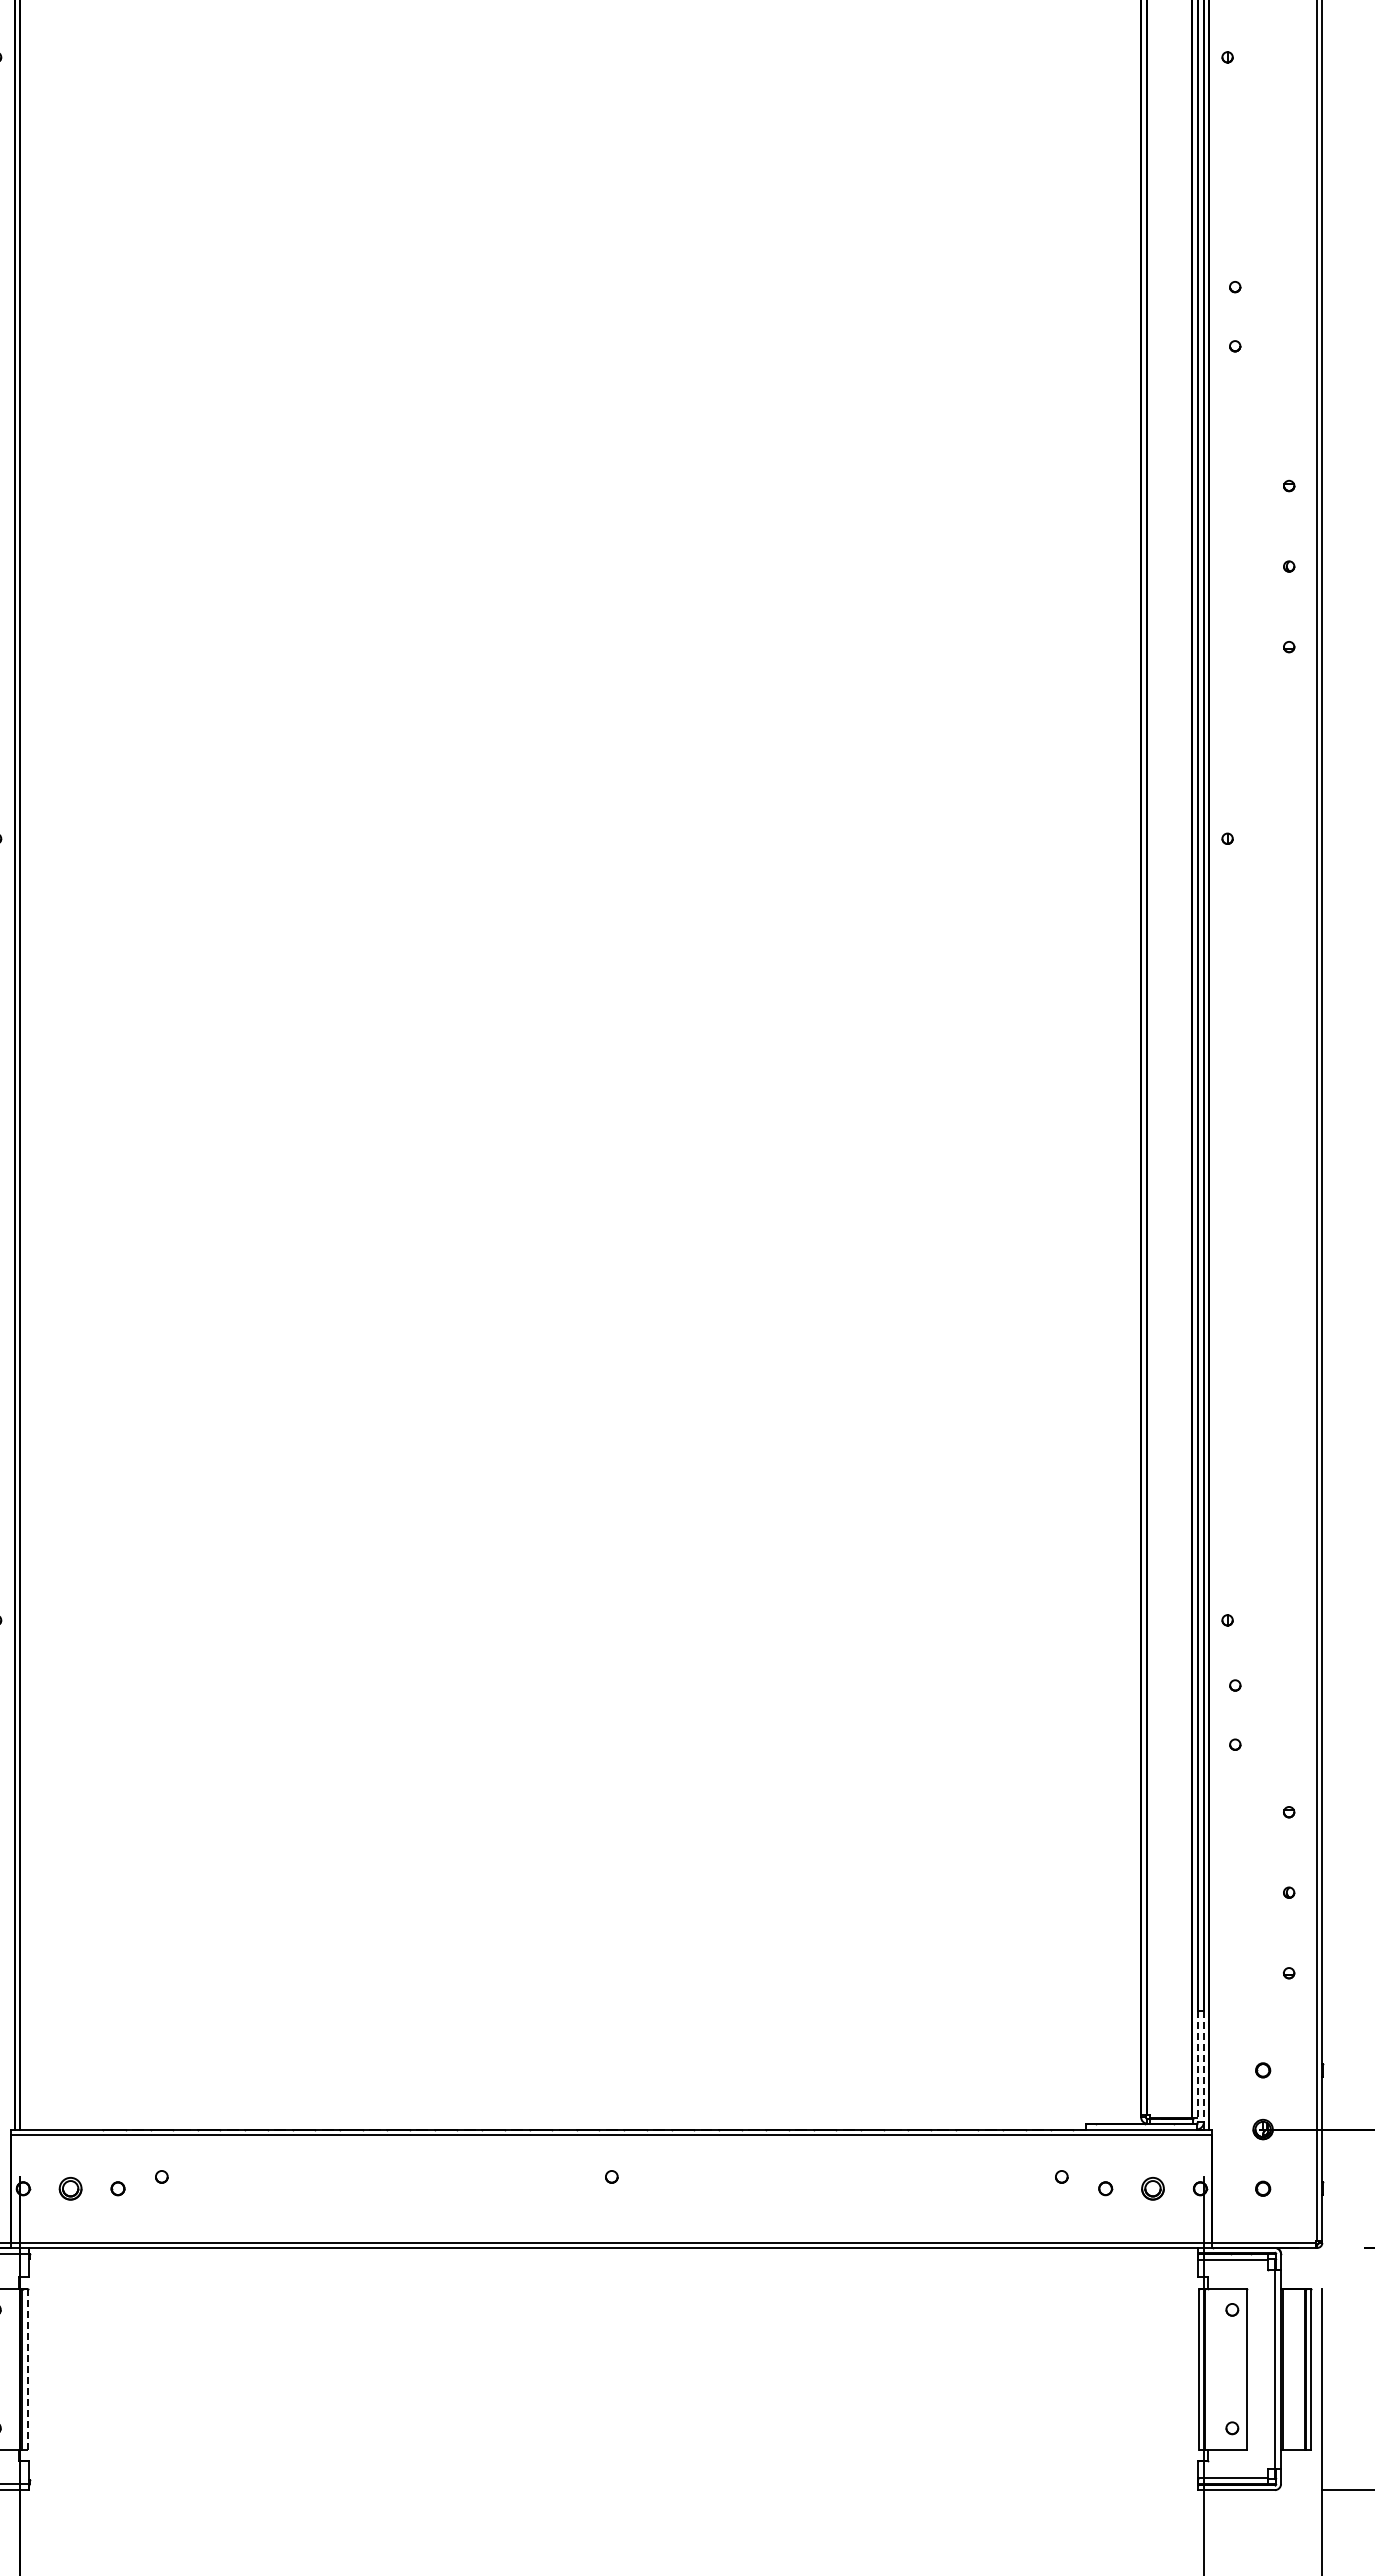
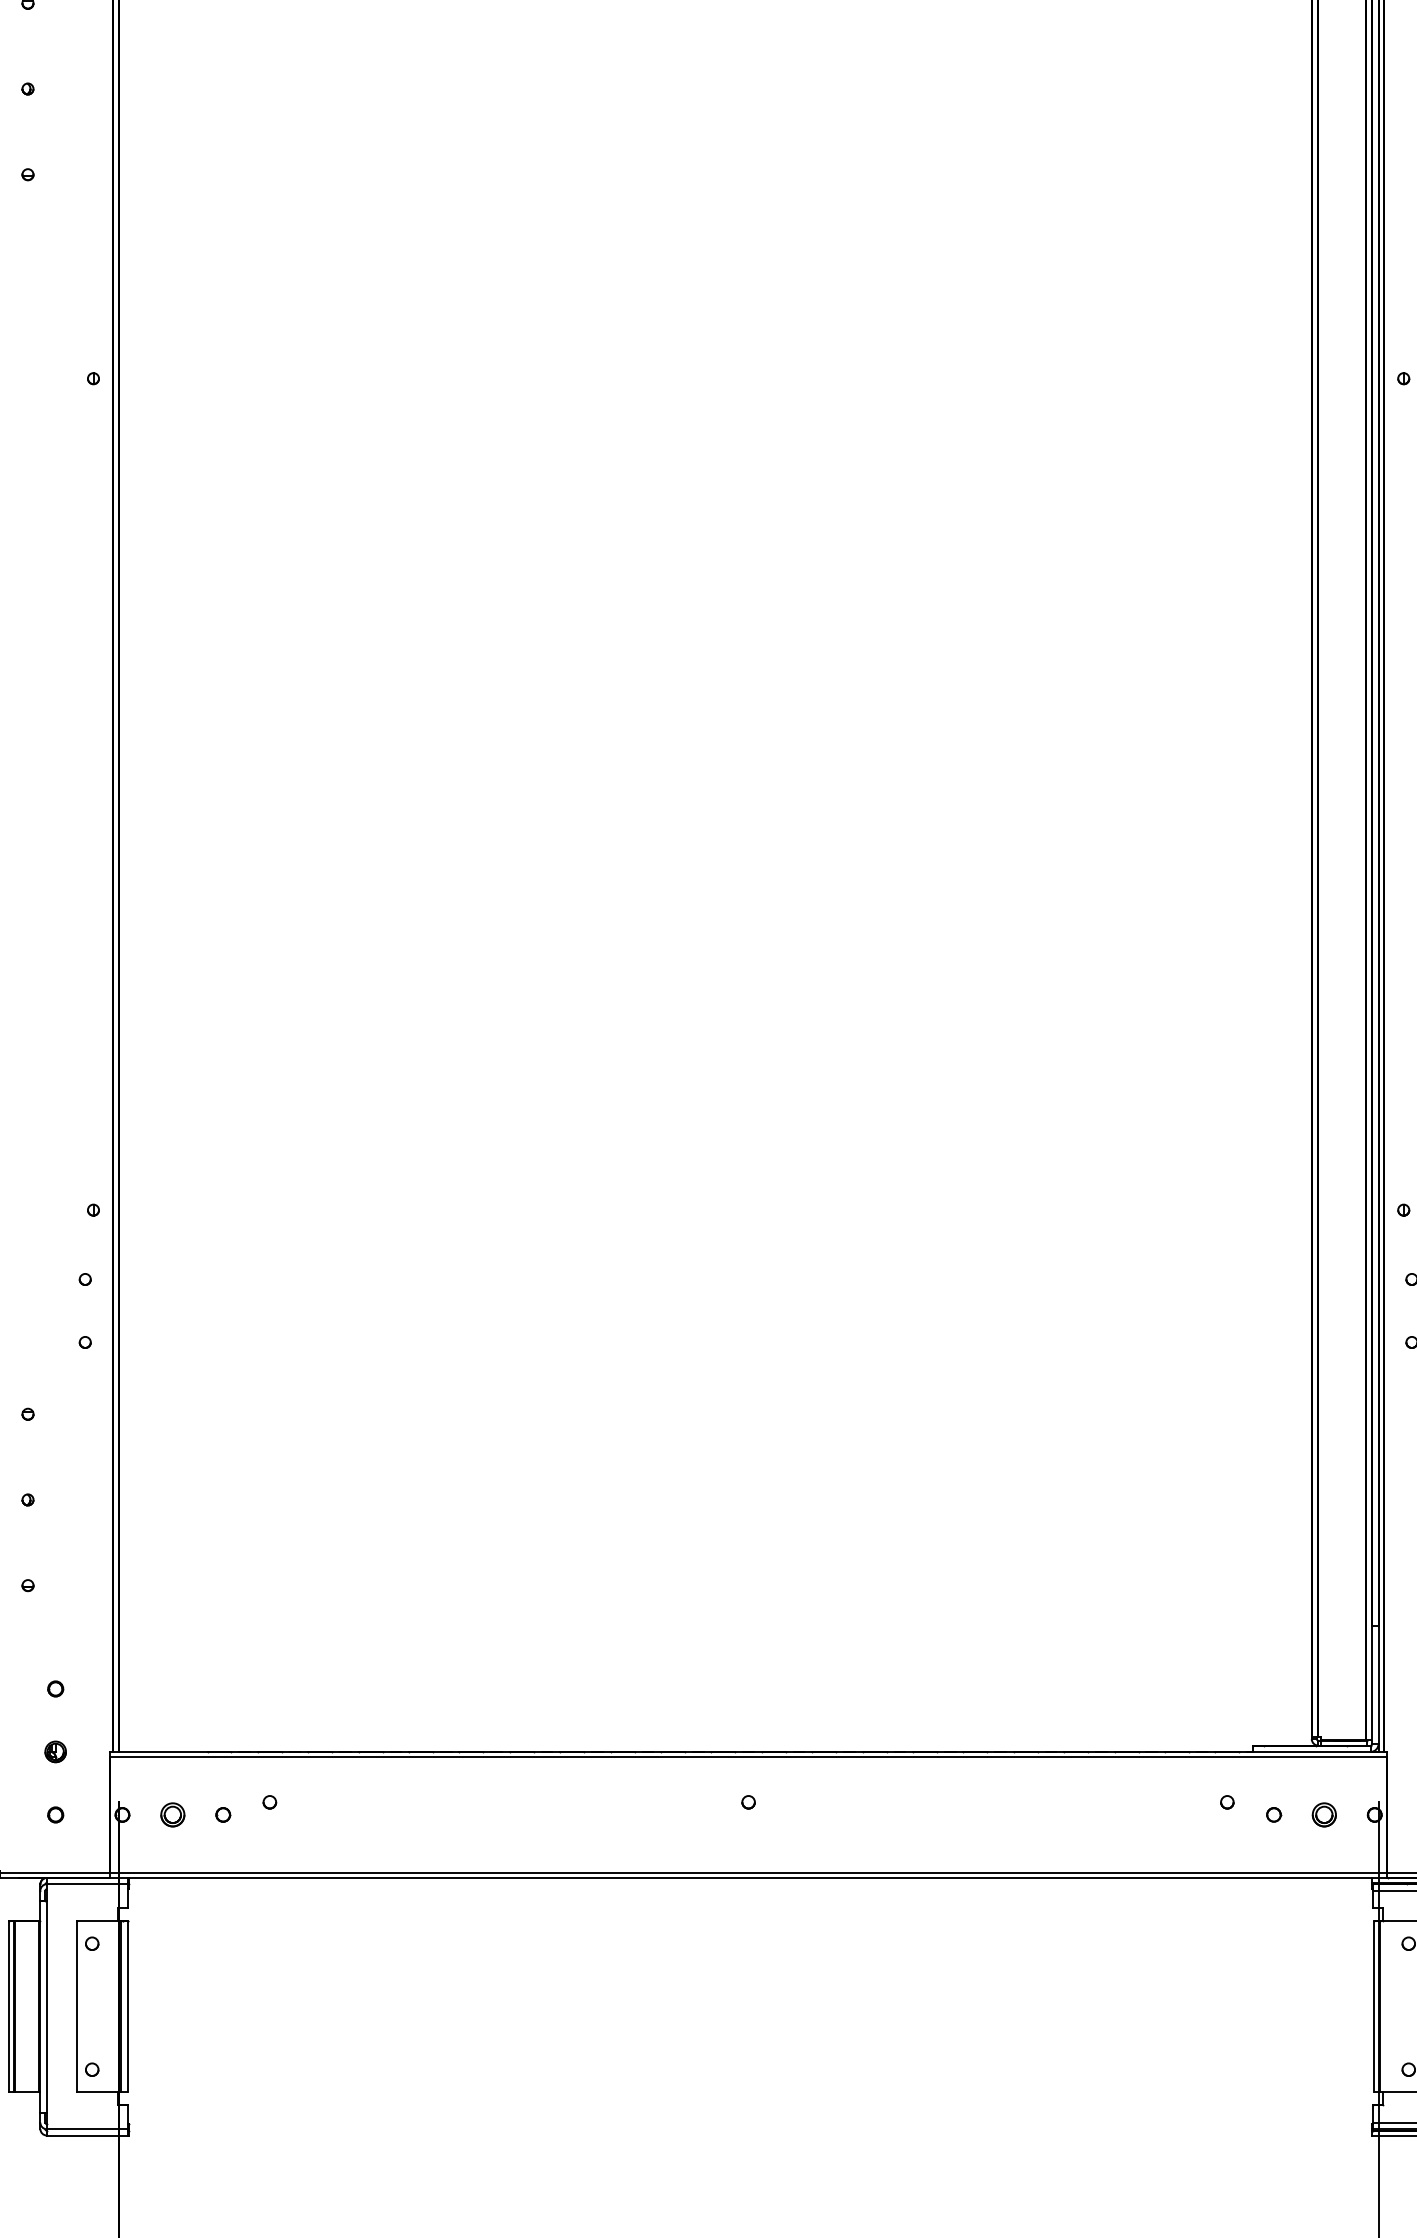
line: (1197, 2066) -> (1371, 1684), dashed -> solid
line: (1203, 2066) -> (1378, 1684), dashed -> solid
line: (28, 2369) -> (128, 2007), dashed -> solid

